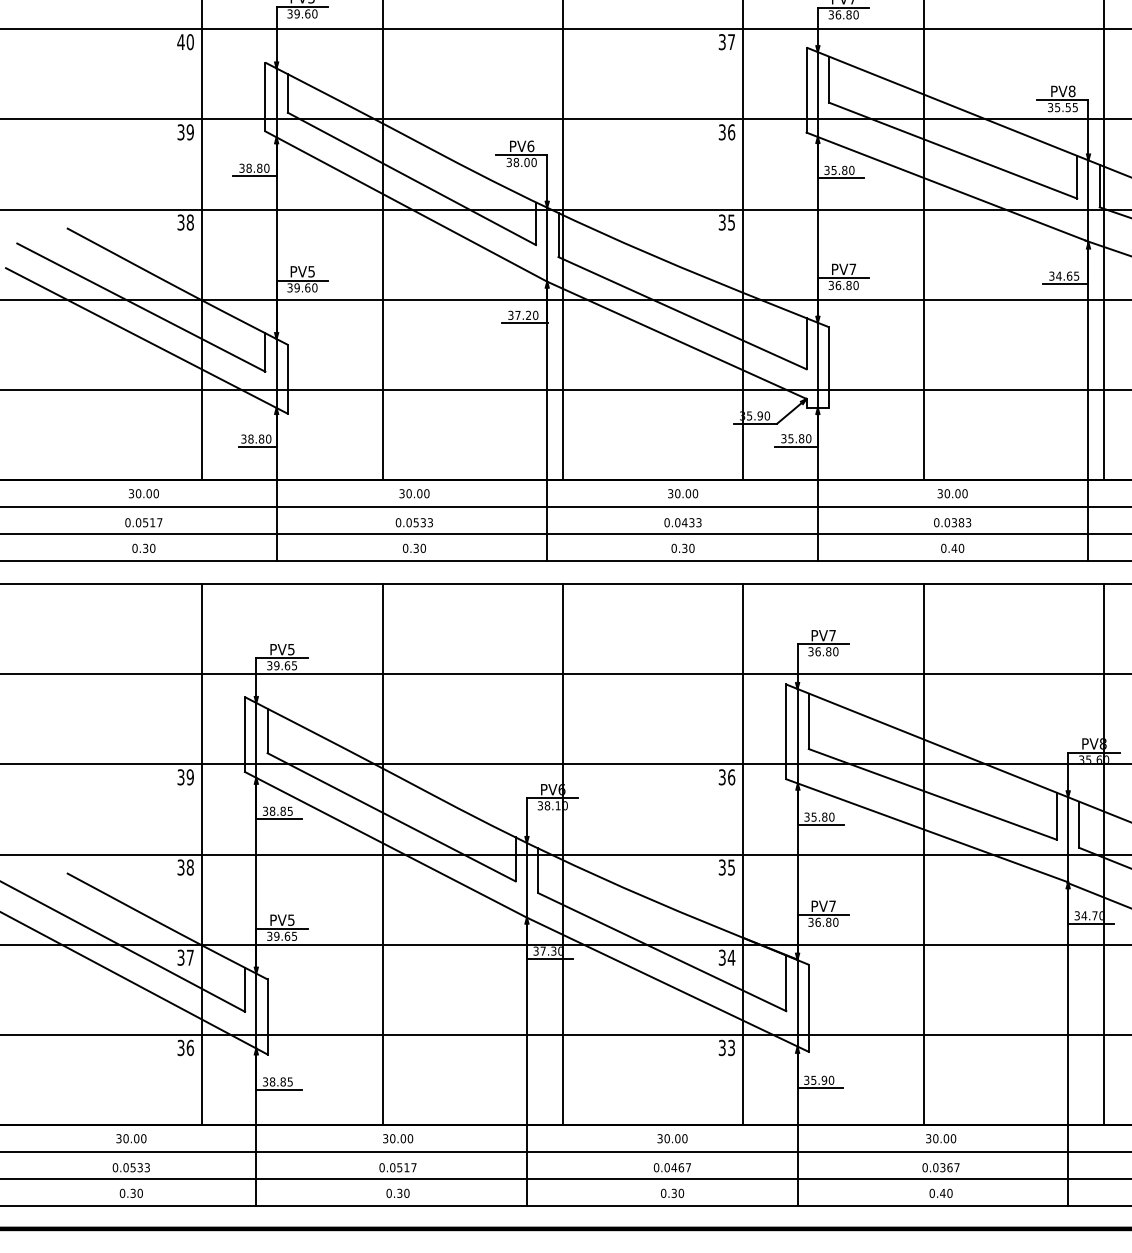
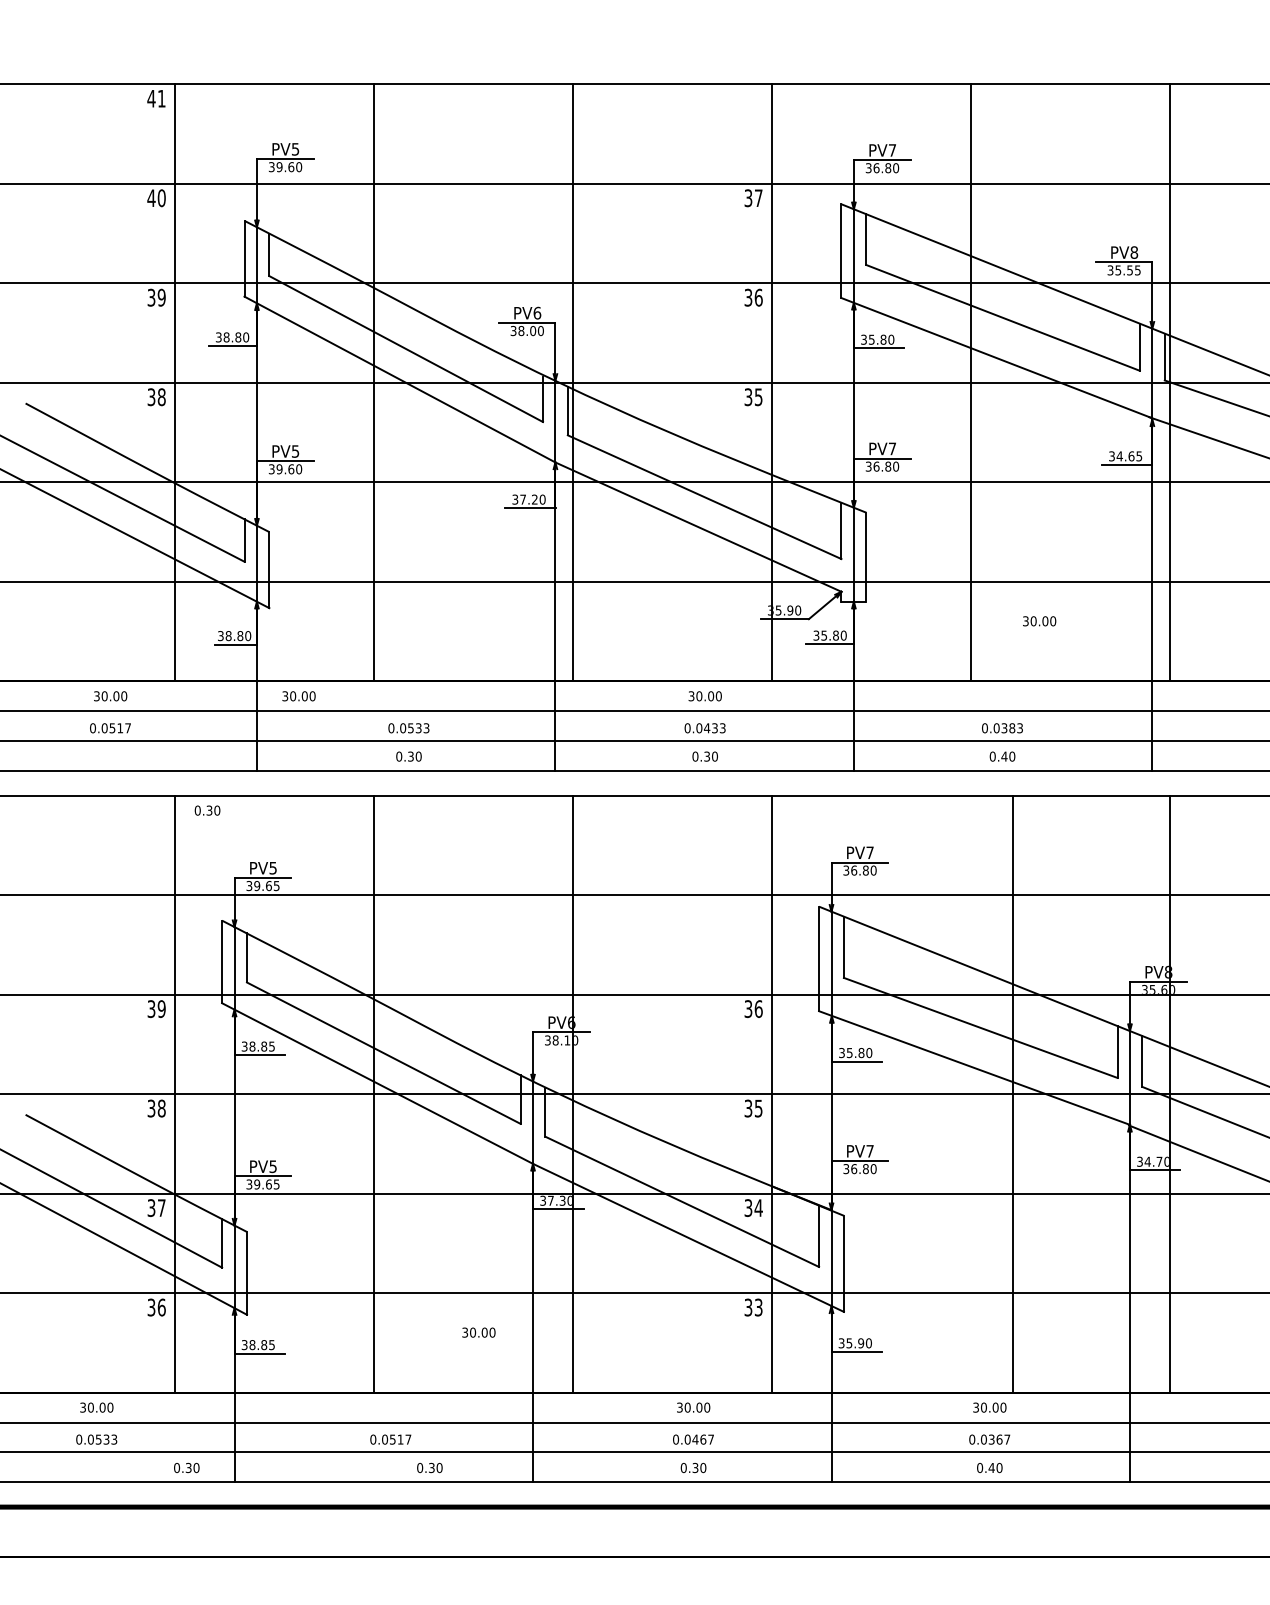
text: (414, 493) -> (298, 696), moved
text: (952, 493) -> (1039, 621), moved
text: (143, 548) -> (207, 810), moved
line: (923, 853) -> (1012, 1093), moved
text: (397, 1138) -> (478, 1332), moved
text: (131, 1192) -> (186, 1467), moved
text: (397, 1192) -> (429, 1467), moved

